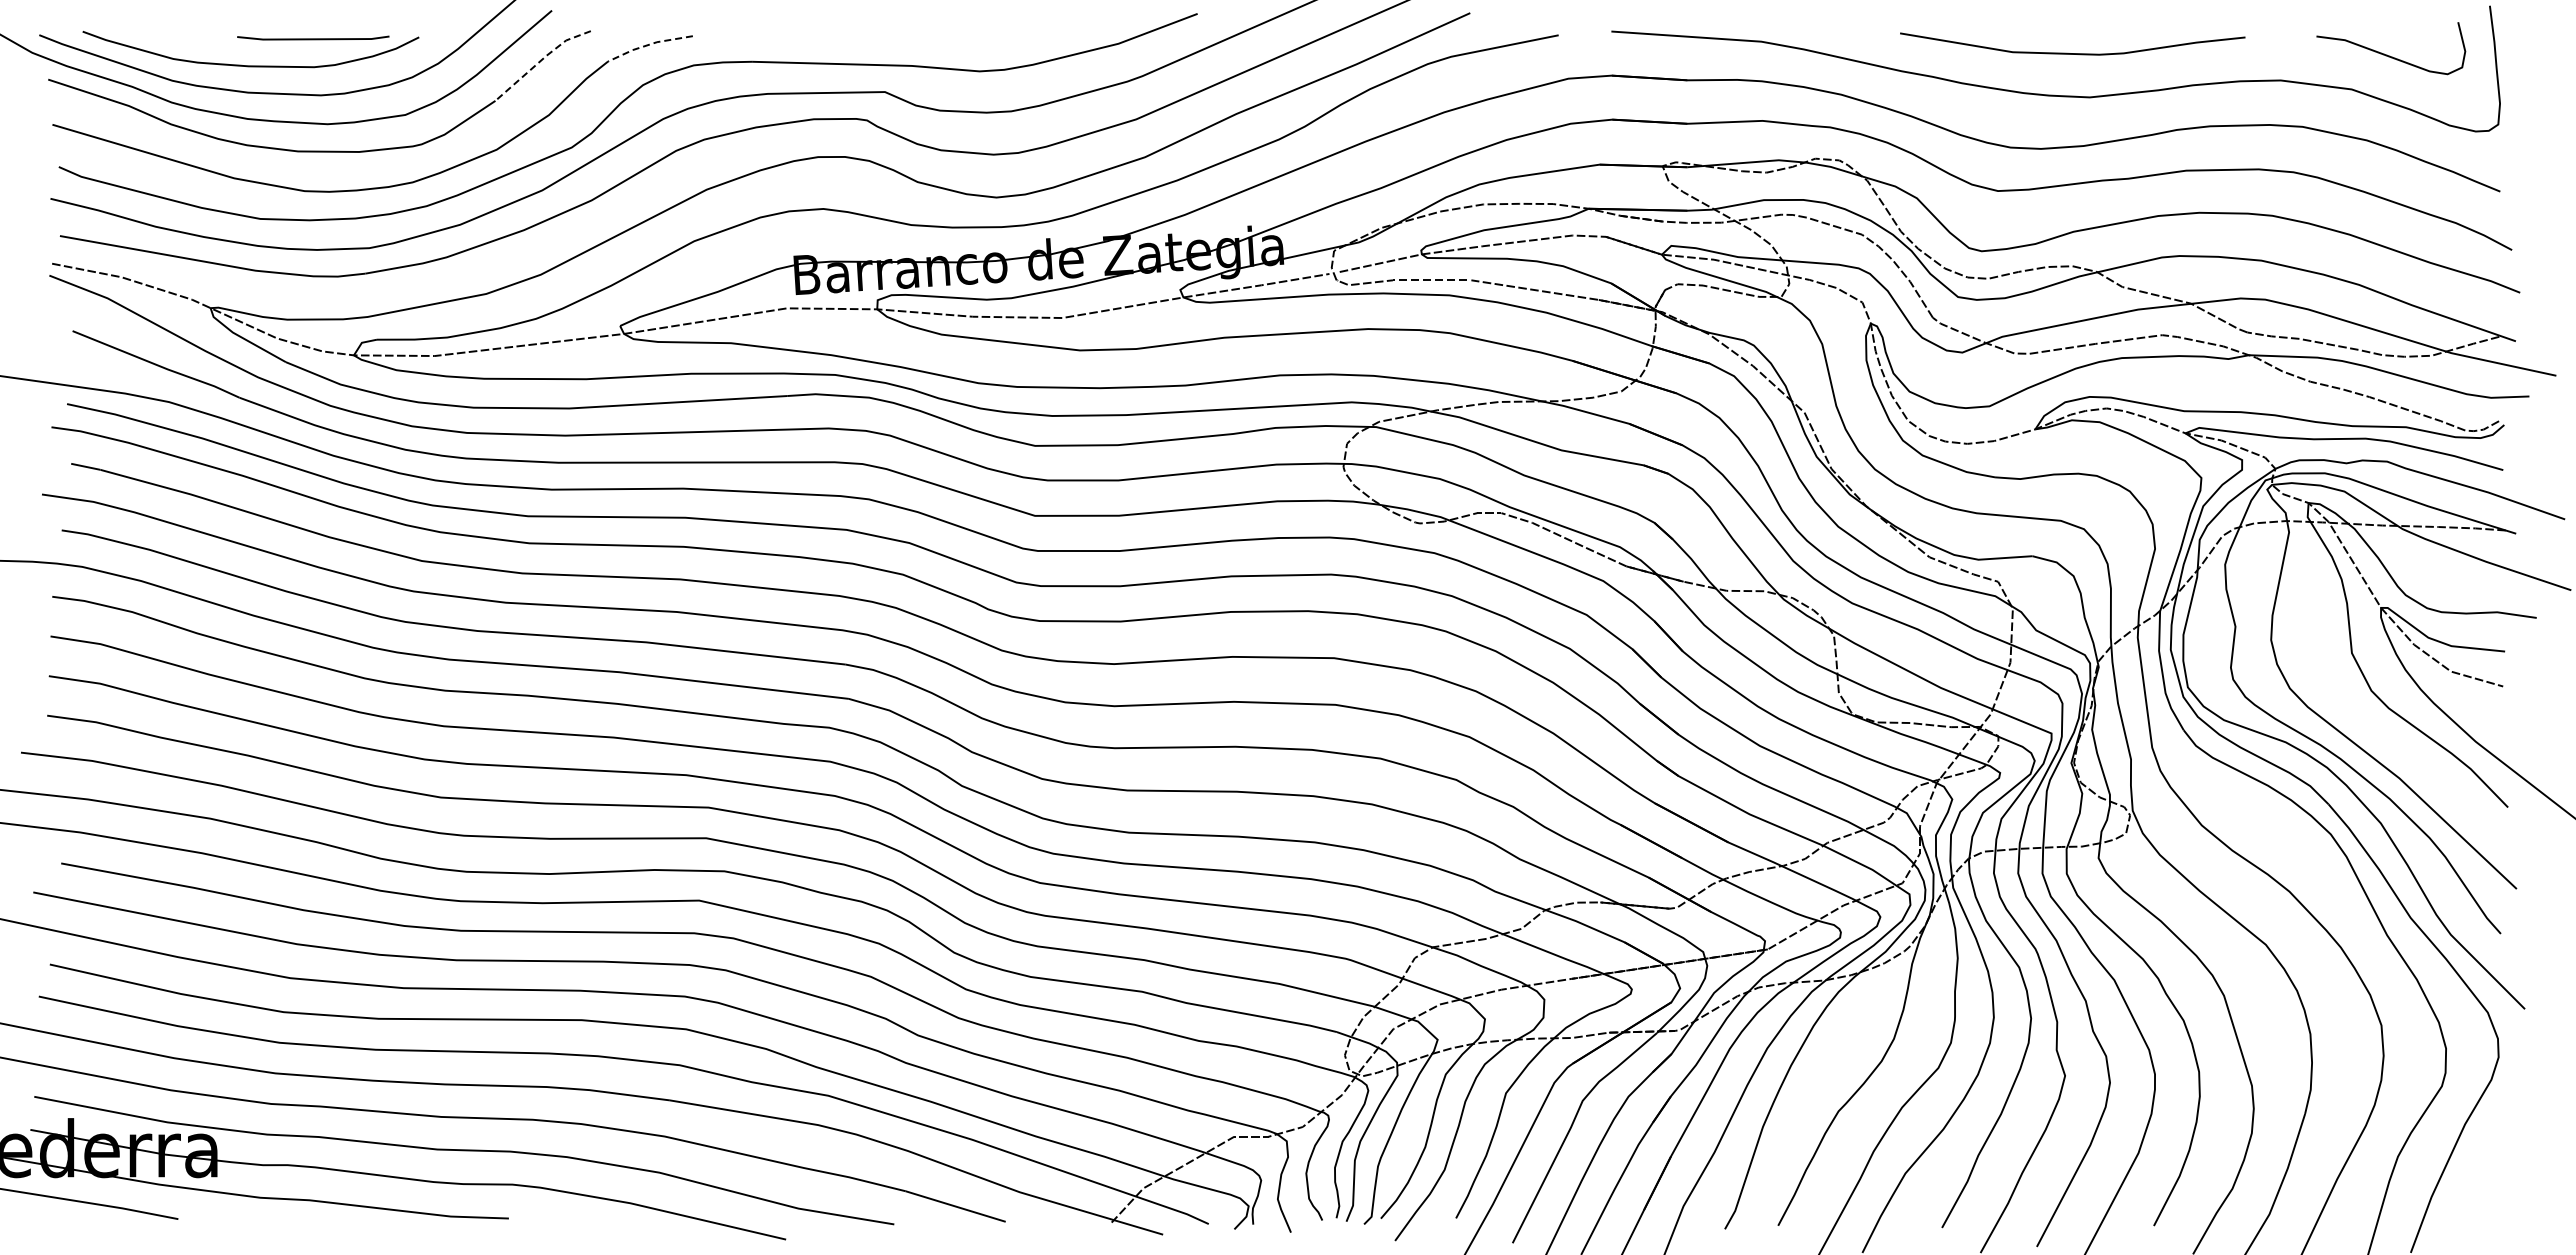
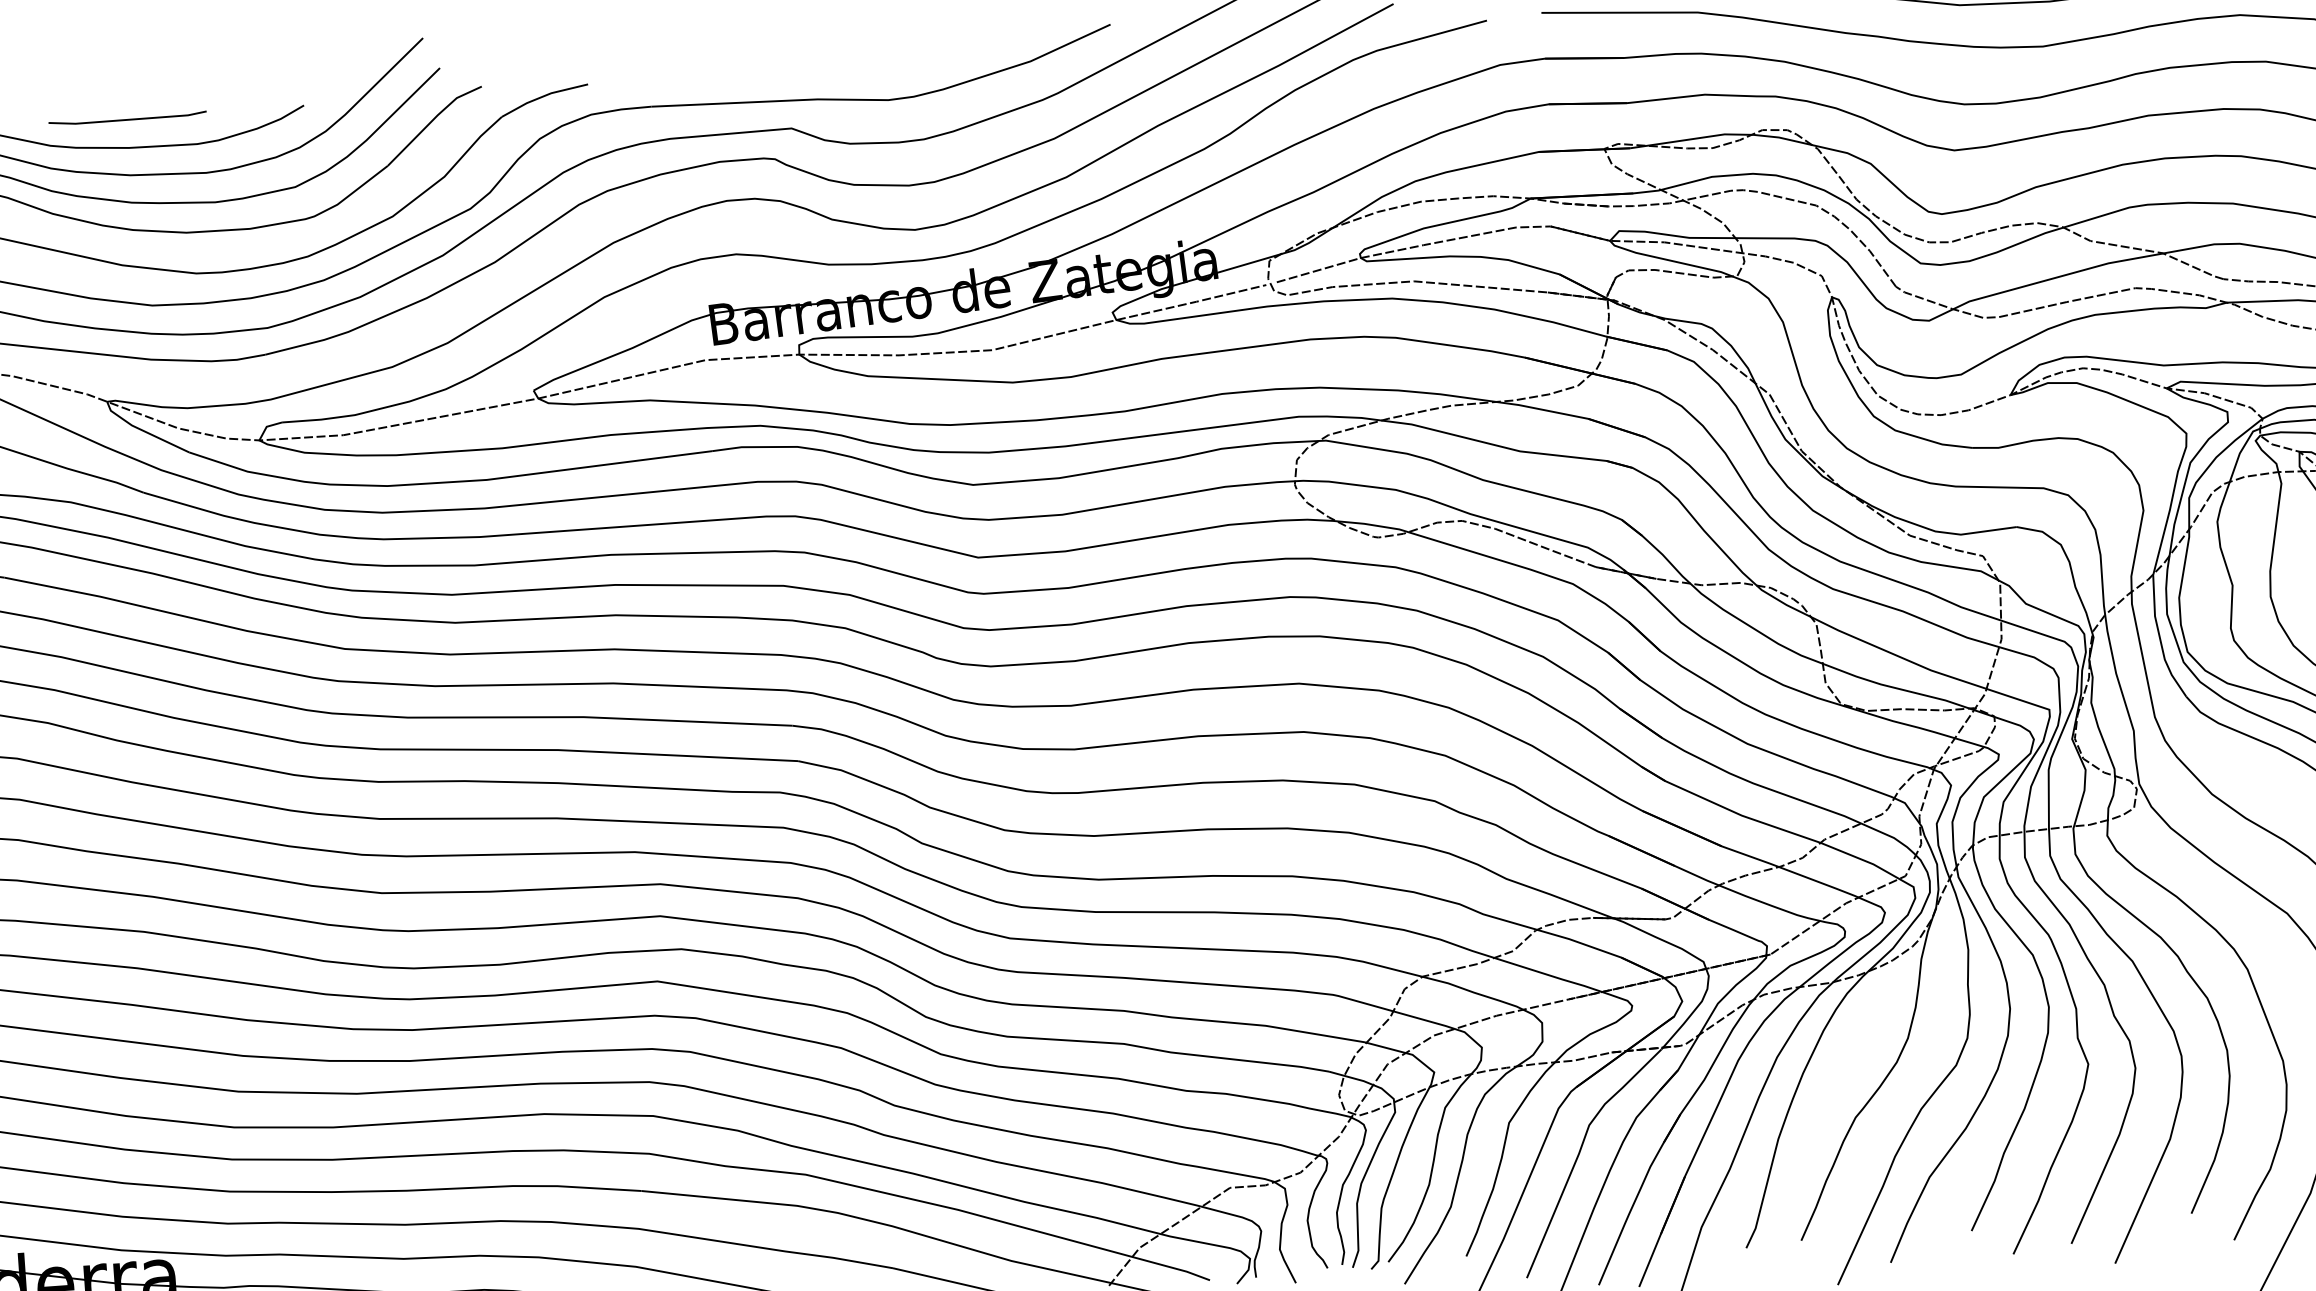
line: (313, 38) -> (127, 118), moved
line: (648, 44) -> (542, 96), dashed -> solid
line: (540, 60) -> (431, 120), dashed -> solid

